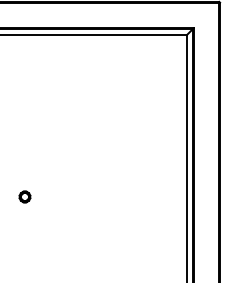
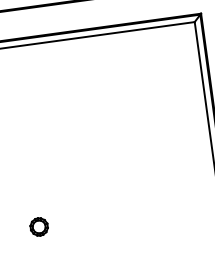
part: (24, 196) -> (38, 226), size x1.43

